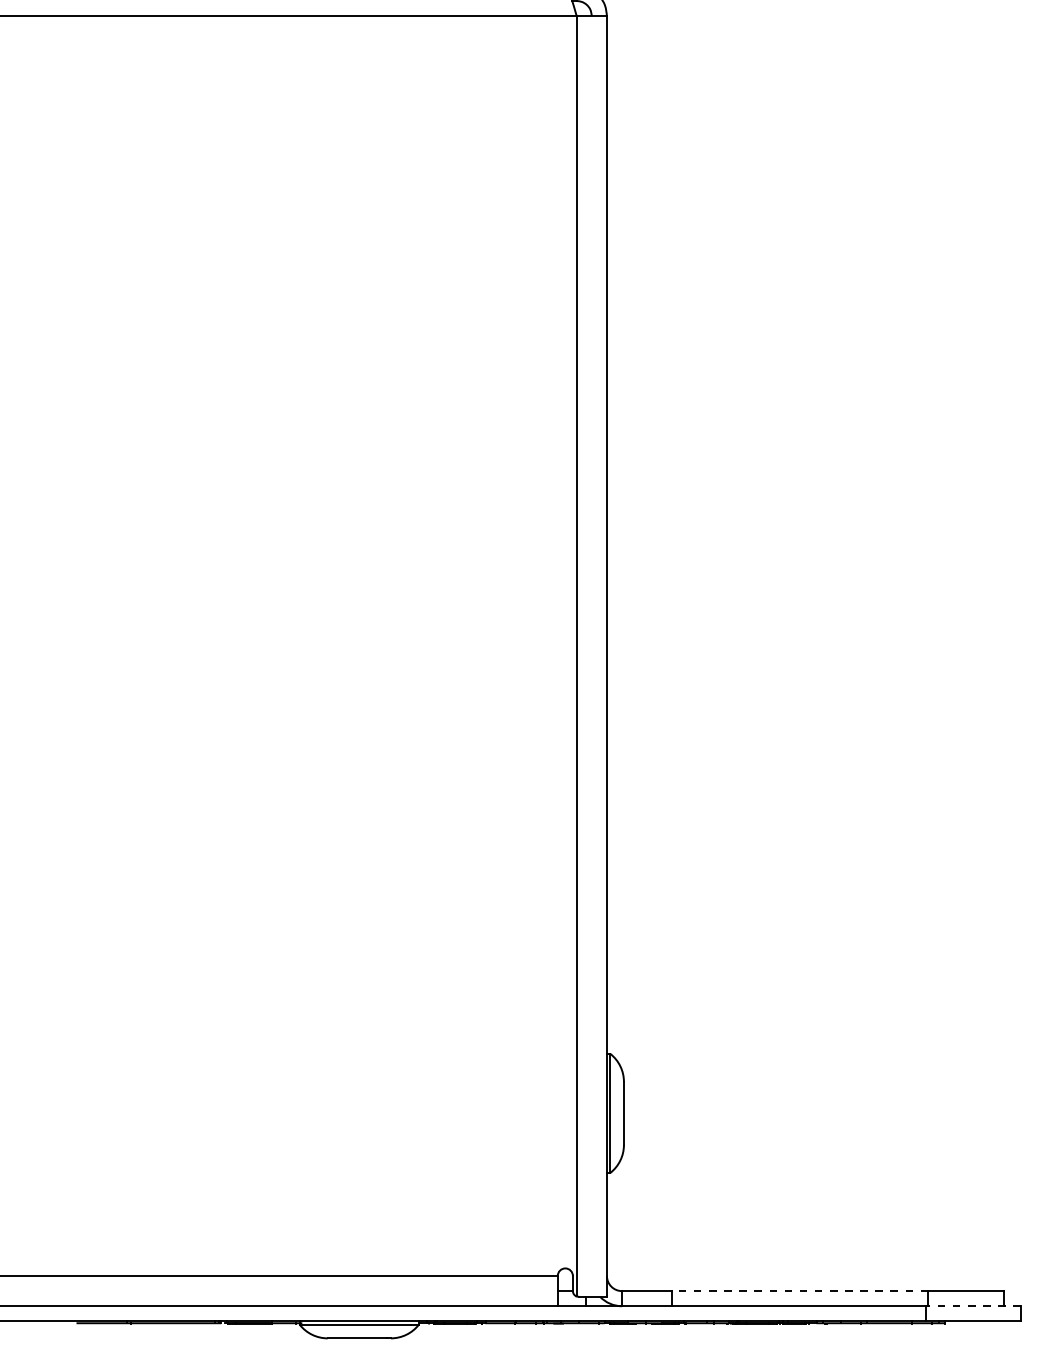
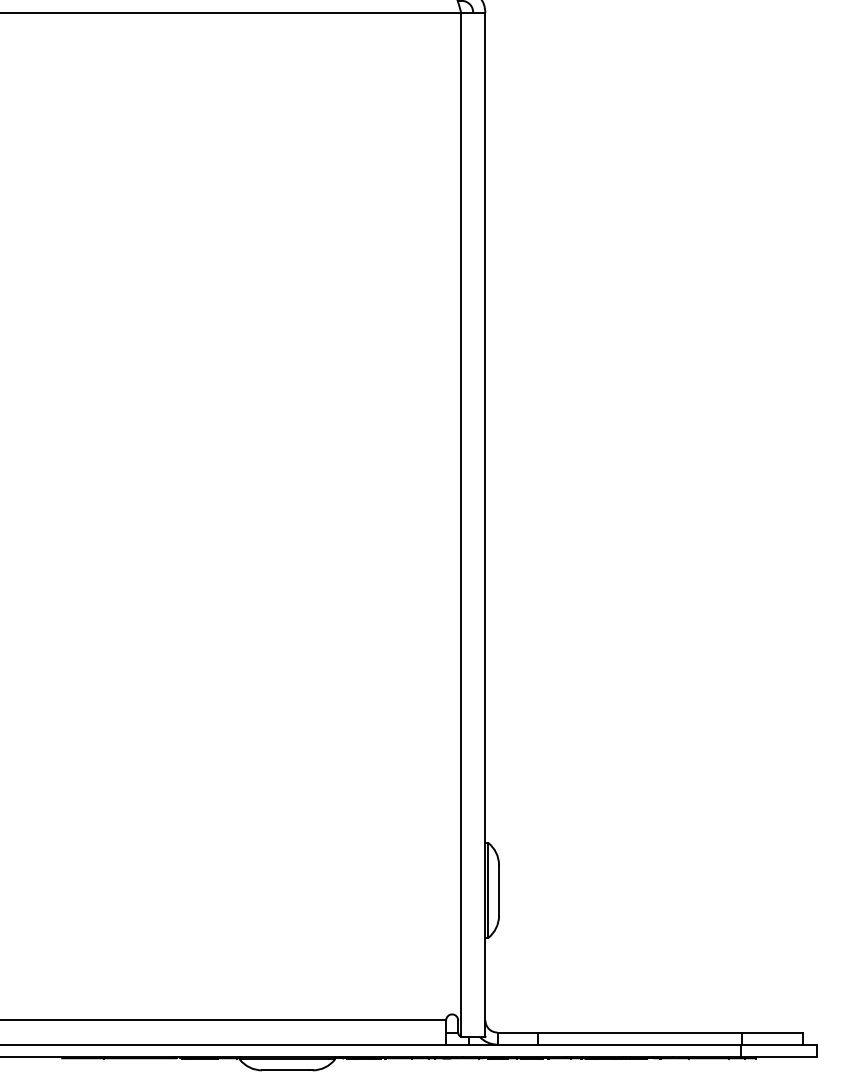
line: (799, 1291) -> (639, 1032), dashed -> solid
line: (973, 1306) -> (778, 1044), dashed -> solid

